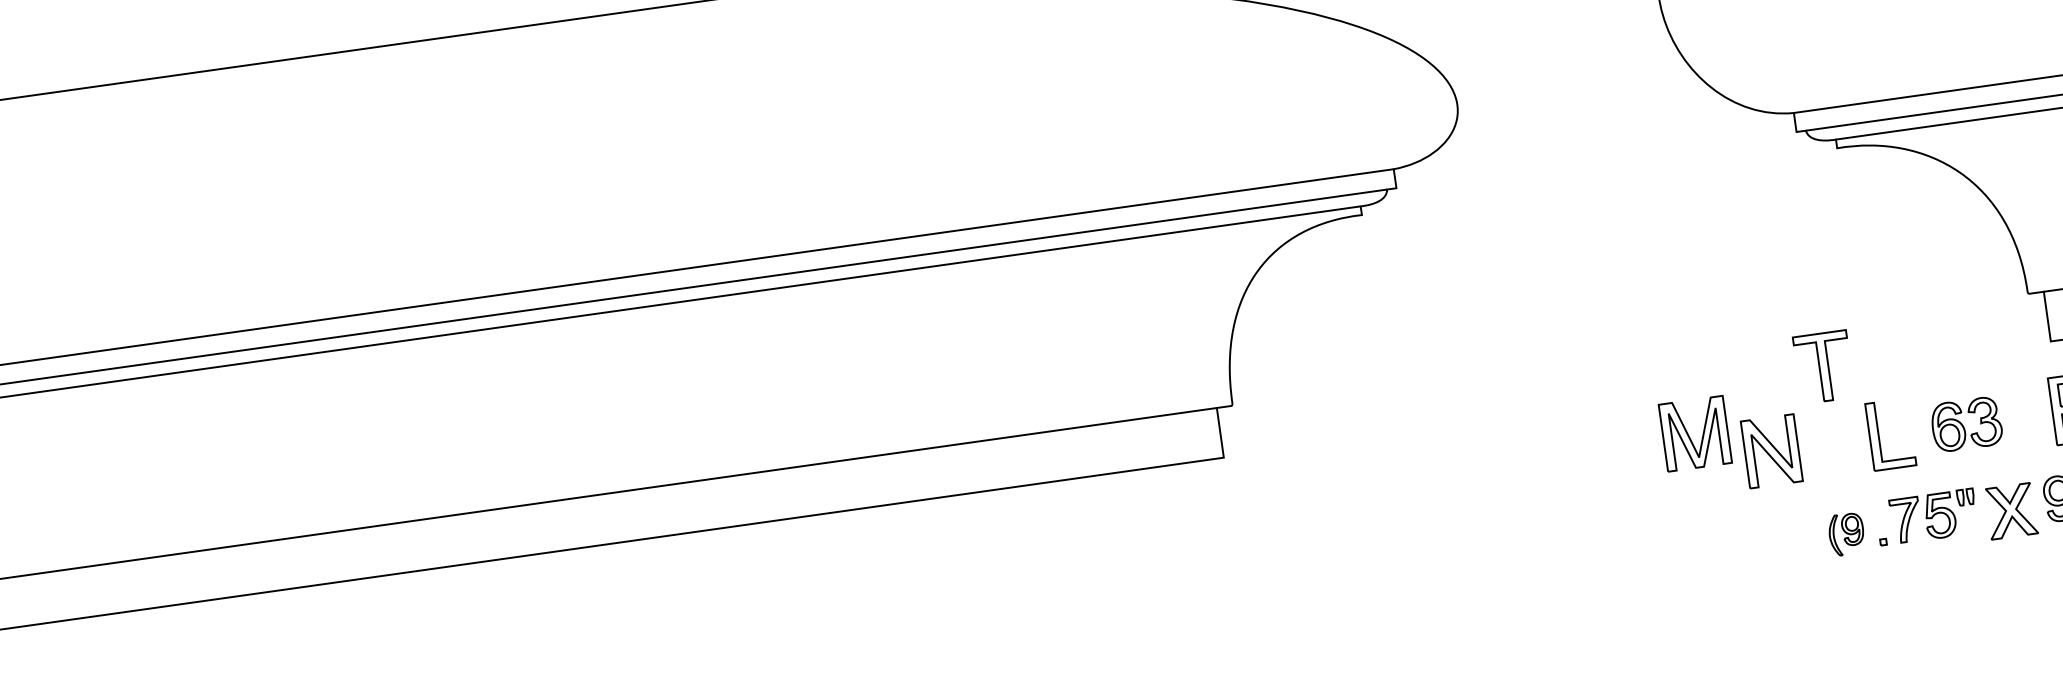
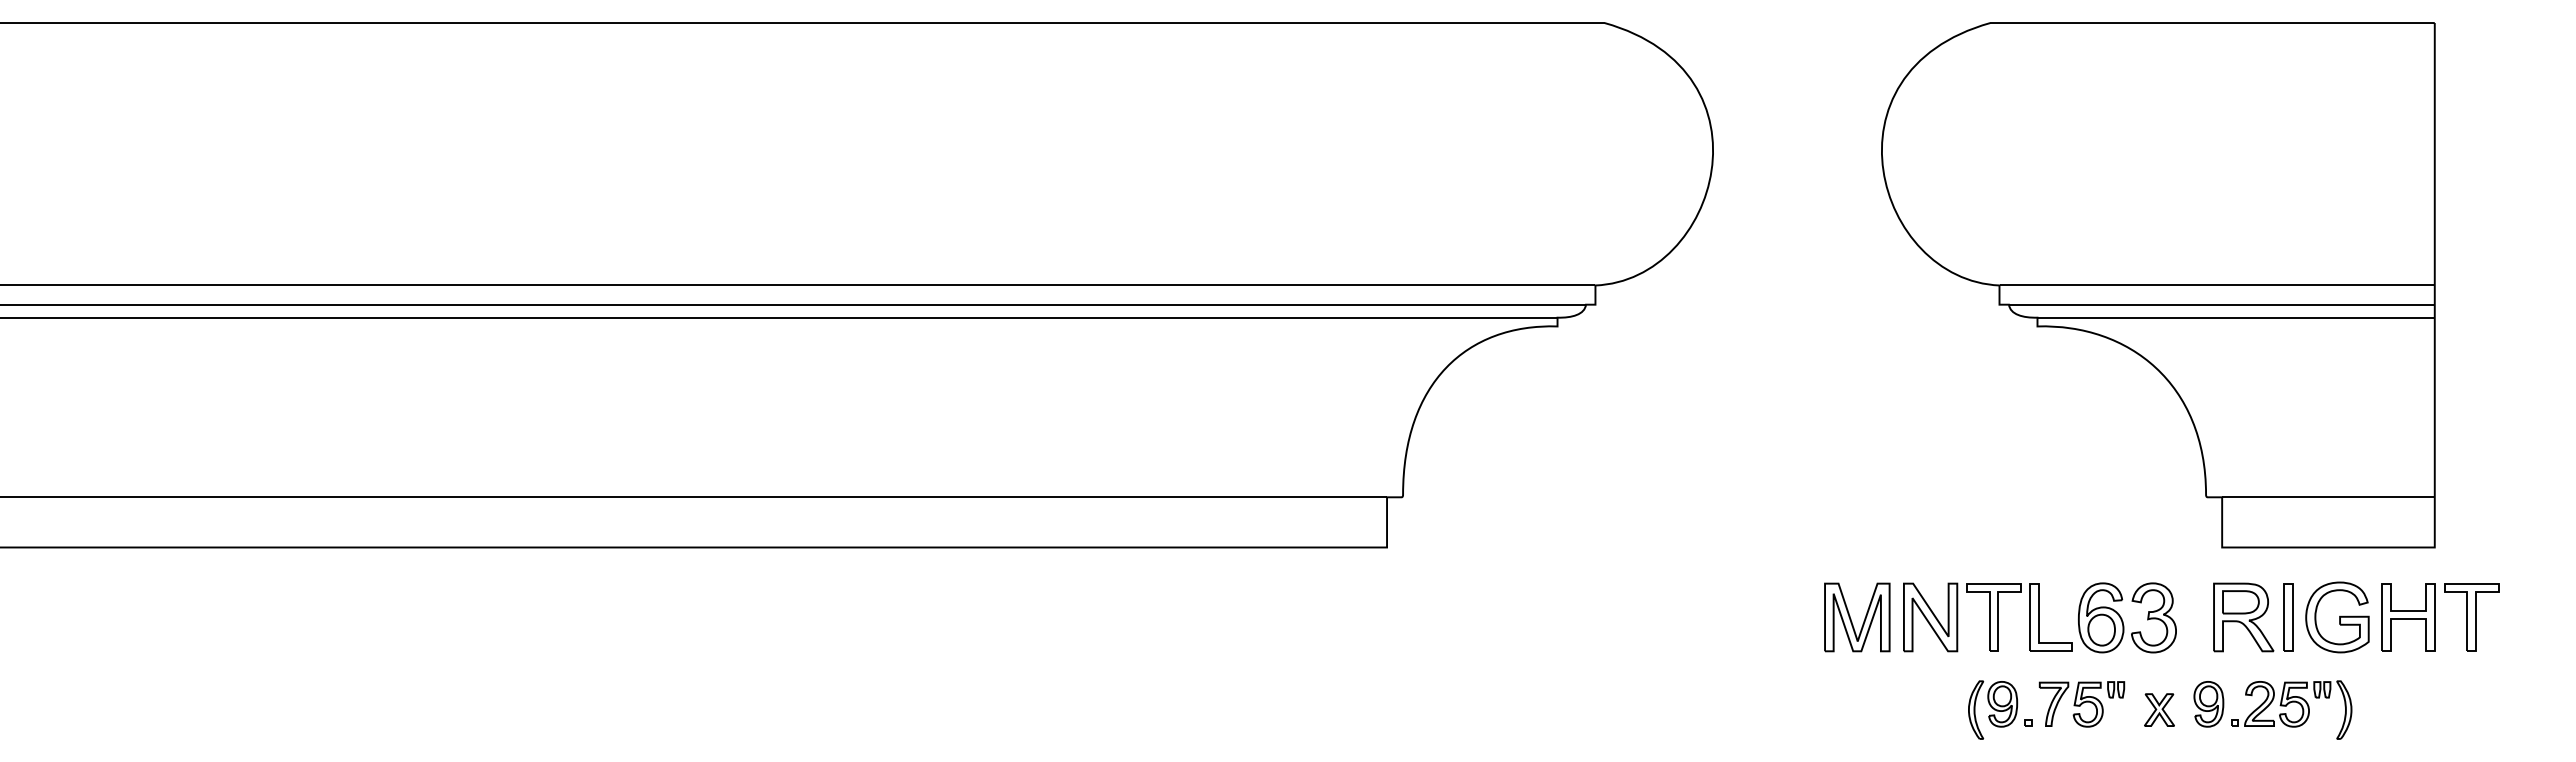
part: (1823, 367) -> (1993, 617), moved
part: (1965, 424) -> (2126, 617), size x1.43
part: (1689, 435) -> (1851, 618), moved
part: (2011, 510) -> (2159, 709), size x0.62
part: (1846, 533) -> (1993, 709), size x1.43

